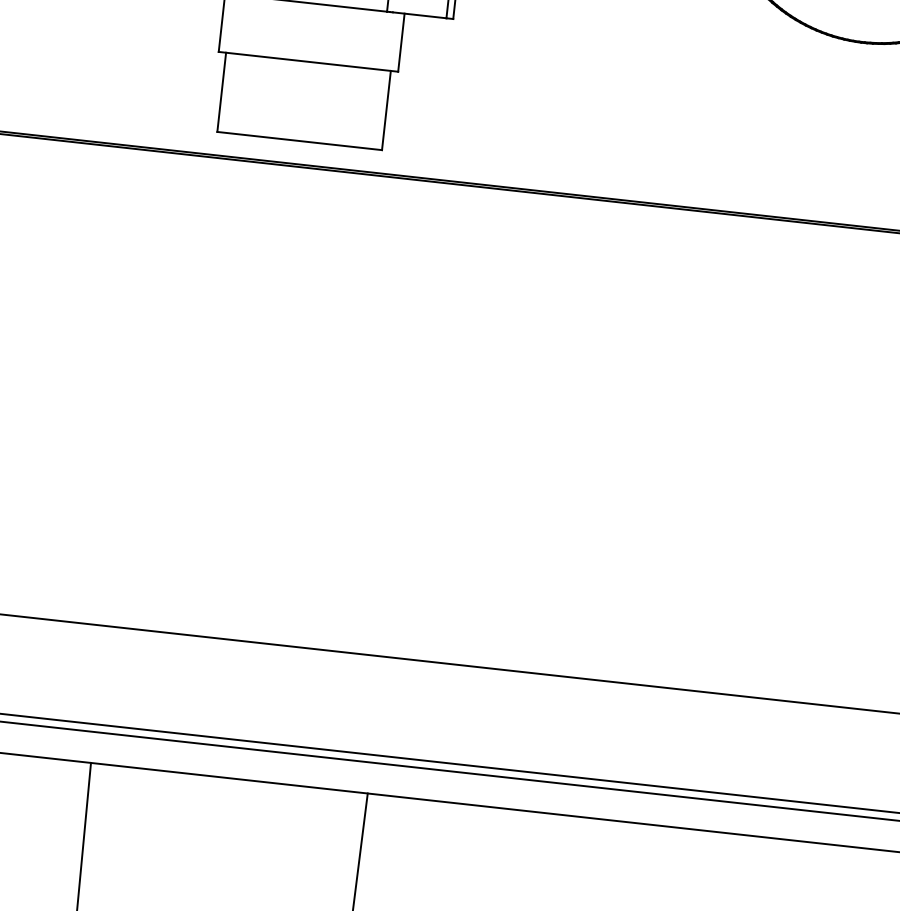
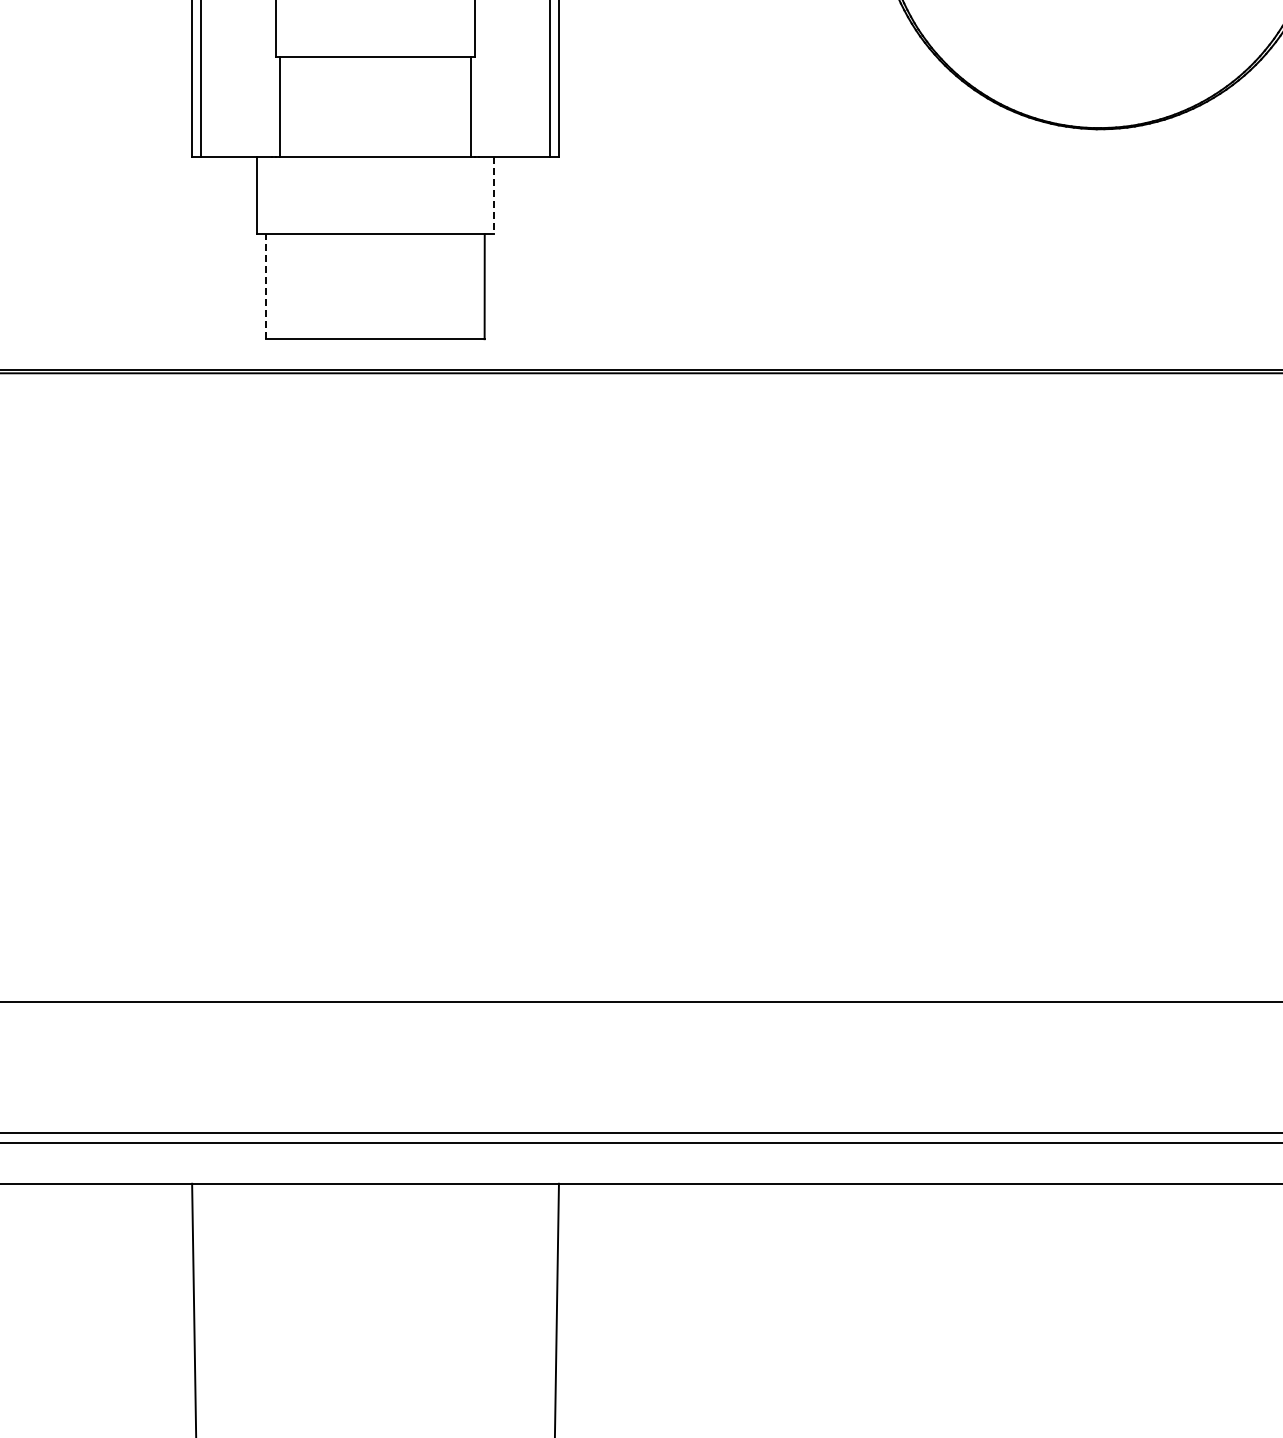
line: (401, 43) -> (494, 196), solid -> dashed
line: (221, 92) -> (266, 286), solid -> dashed

